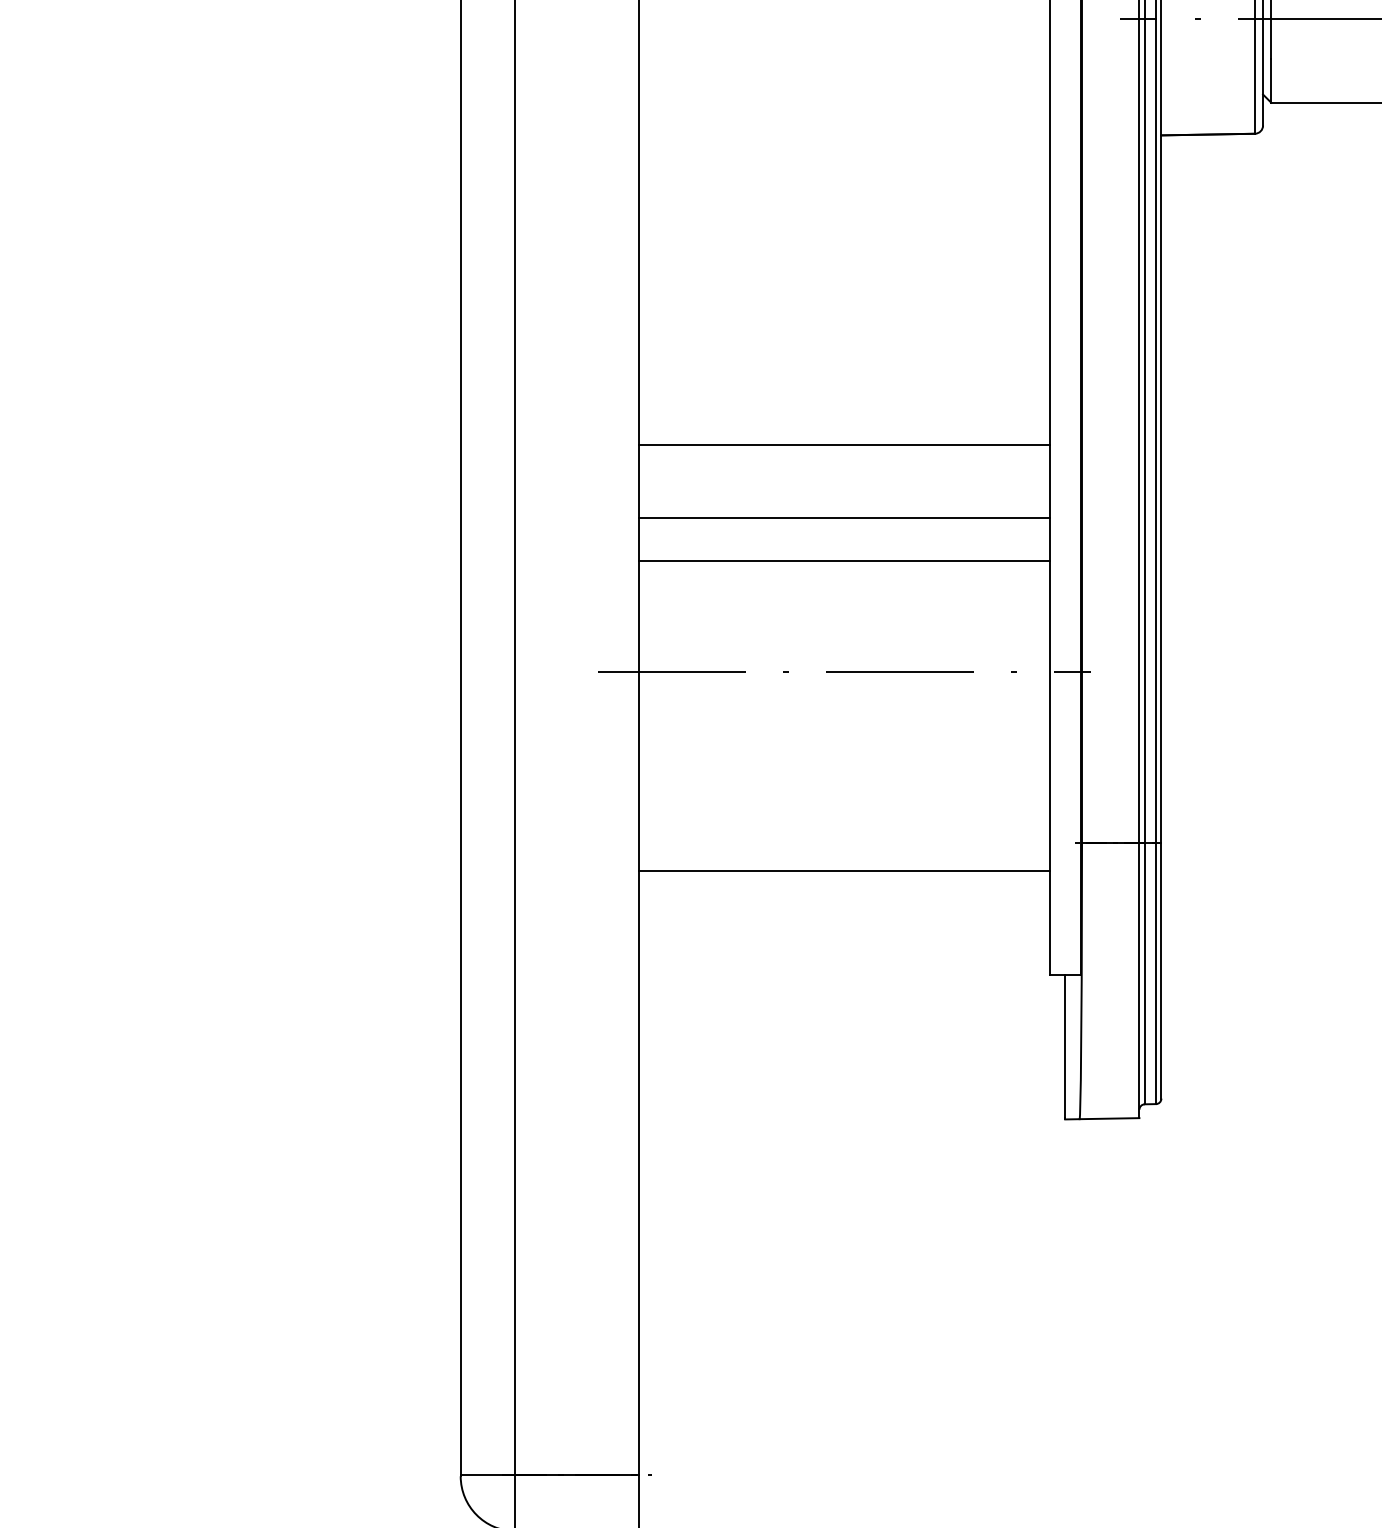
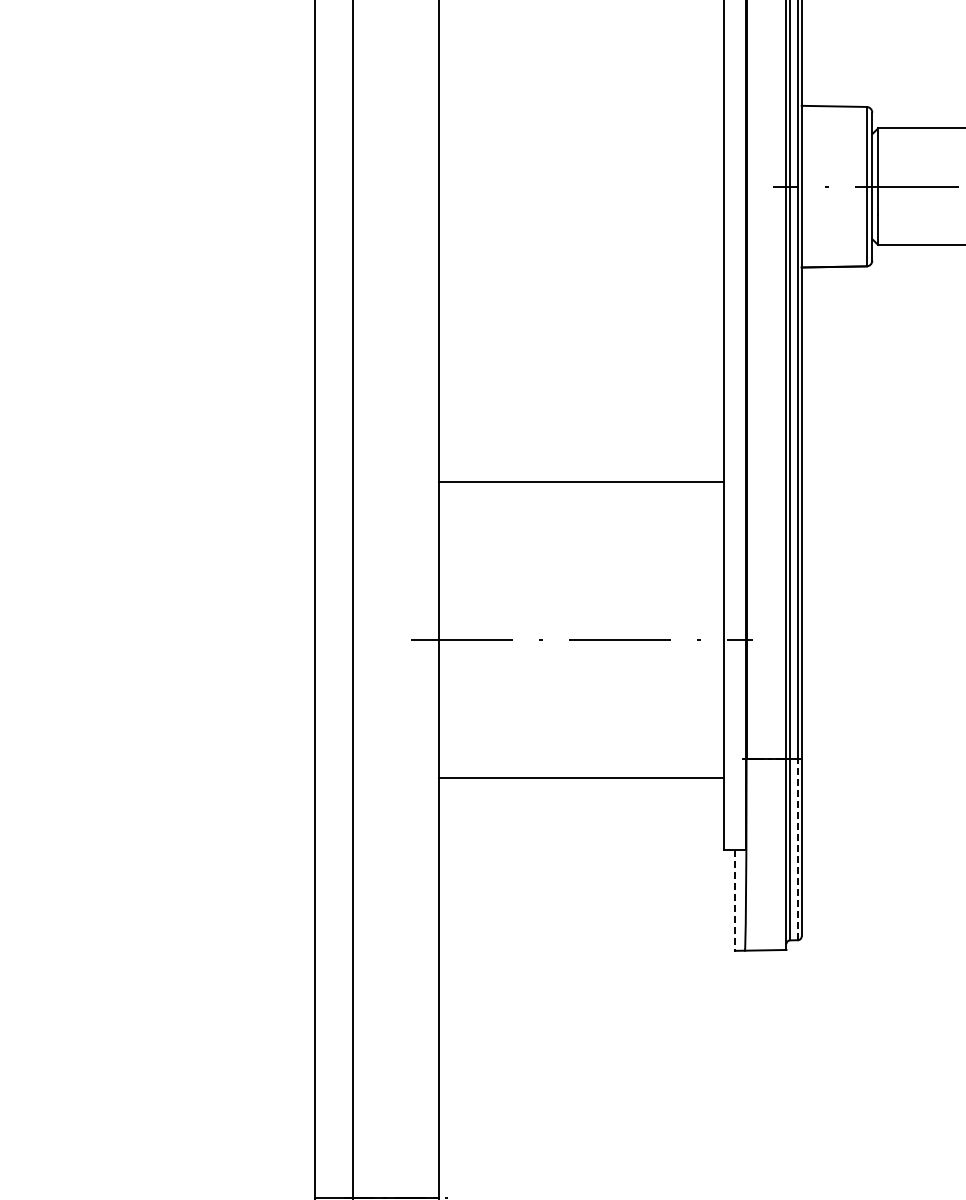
line: (844, 518) -> (581, 533), removed
line: (844, 561) -> (581, 563), removed
line: (1155, 973) -> (797, 849), solid -> dashed
line: (1064, 1046) -> (734, 900), solid -> dashed

